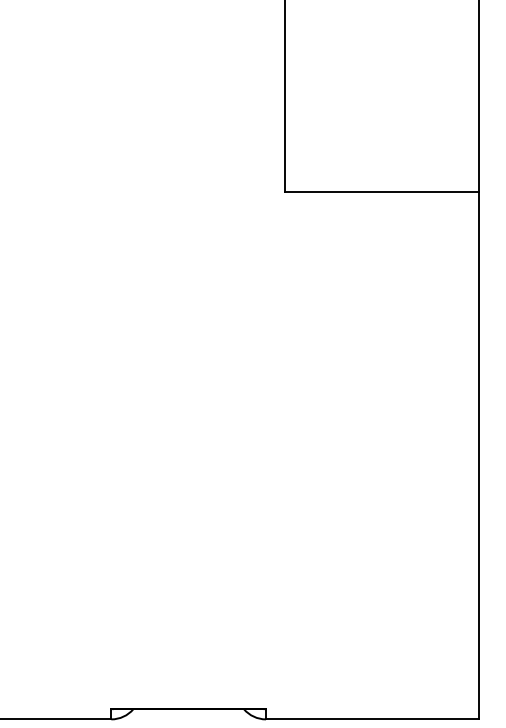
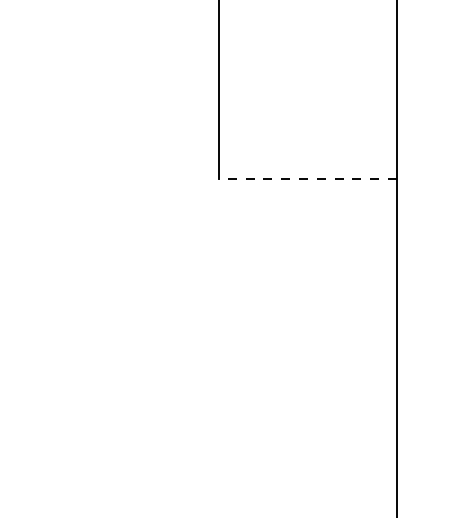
line: (382, 192) -> (308, 178), solid -> dashed

